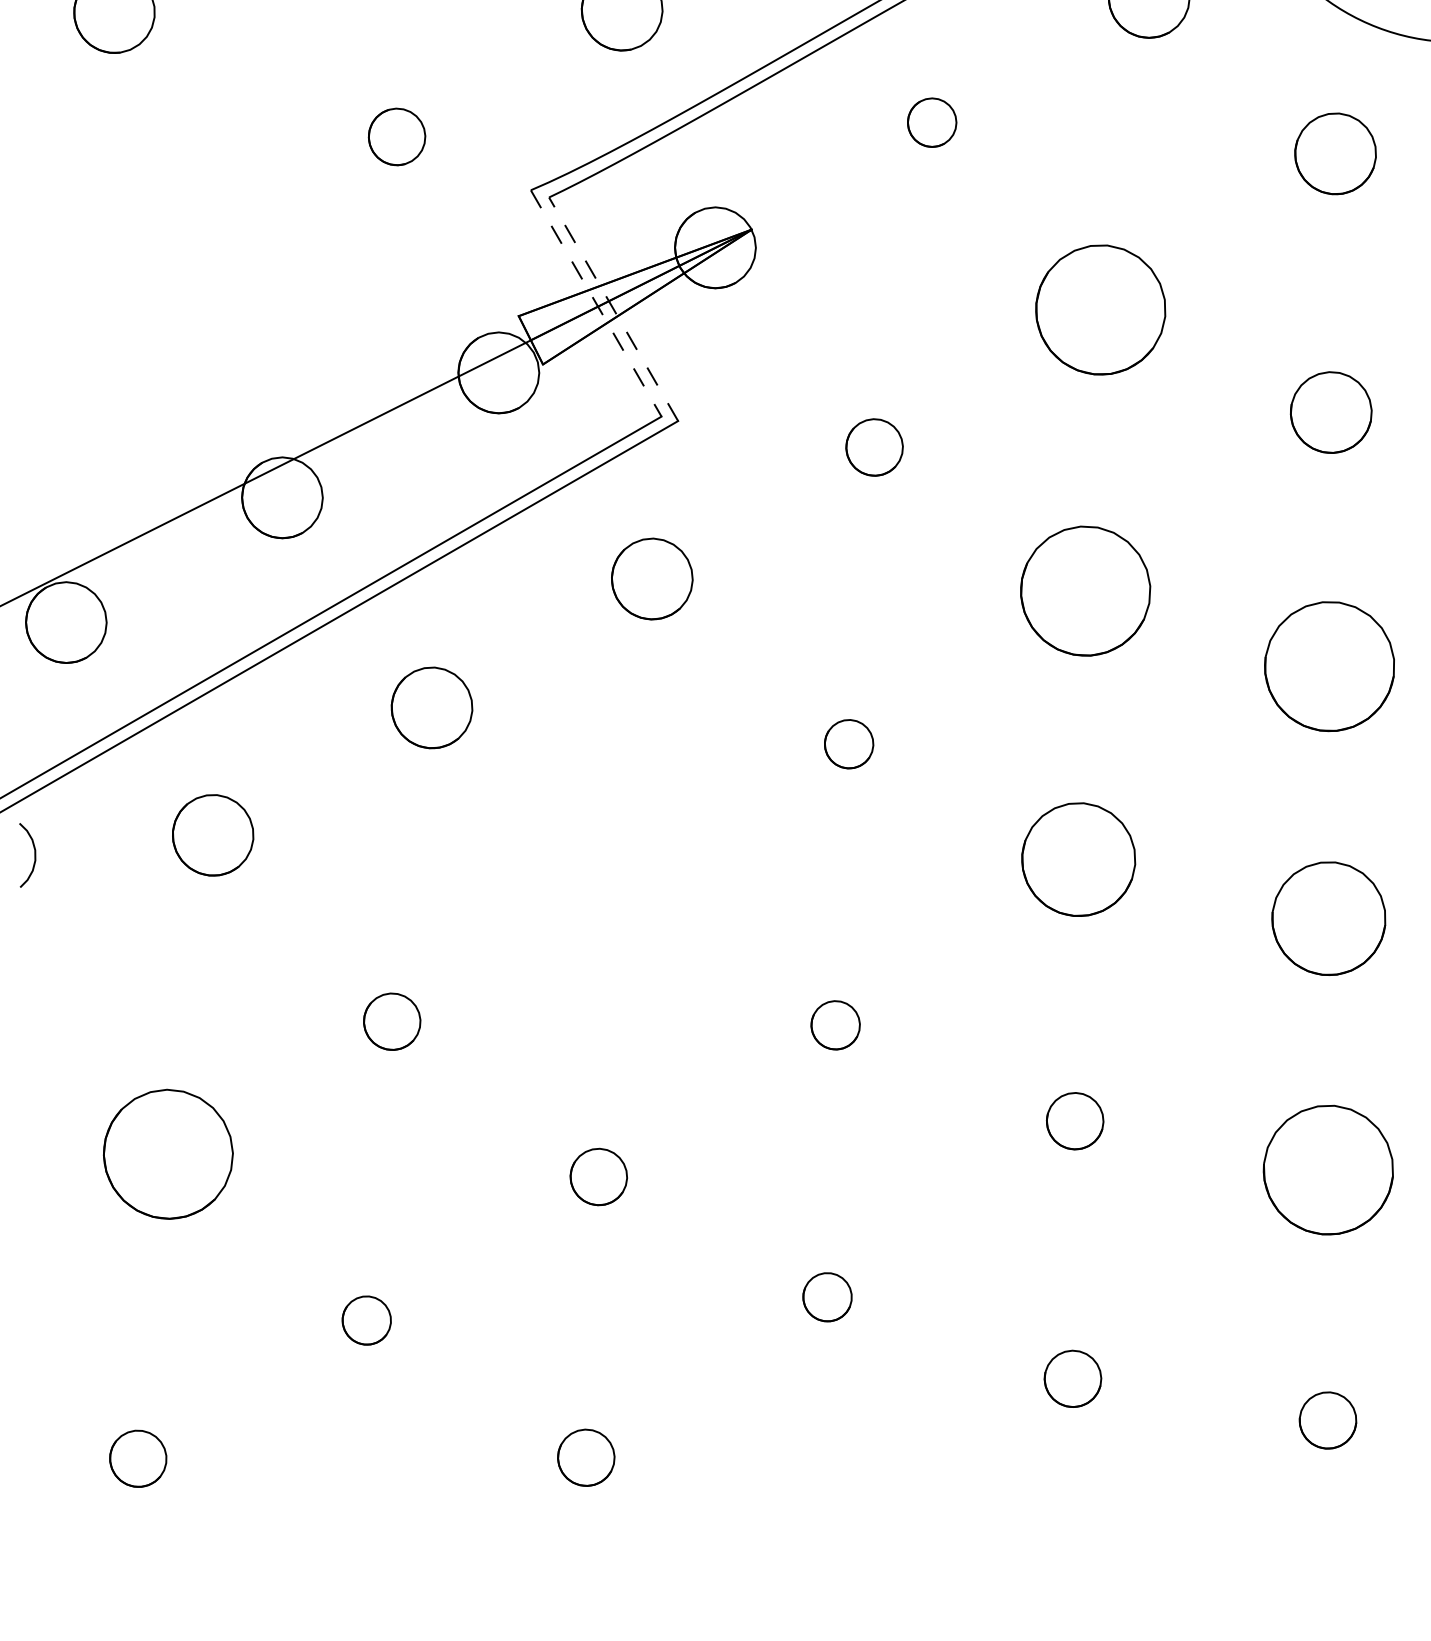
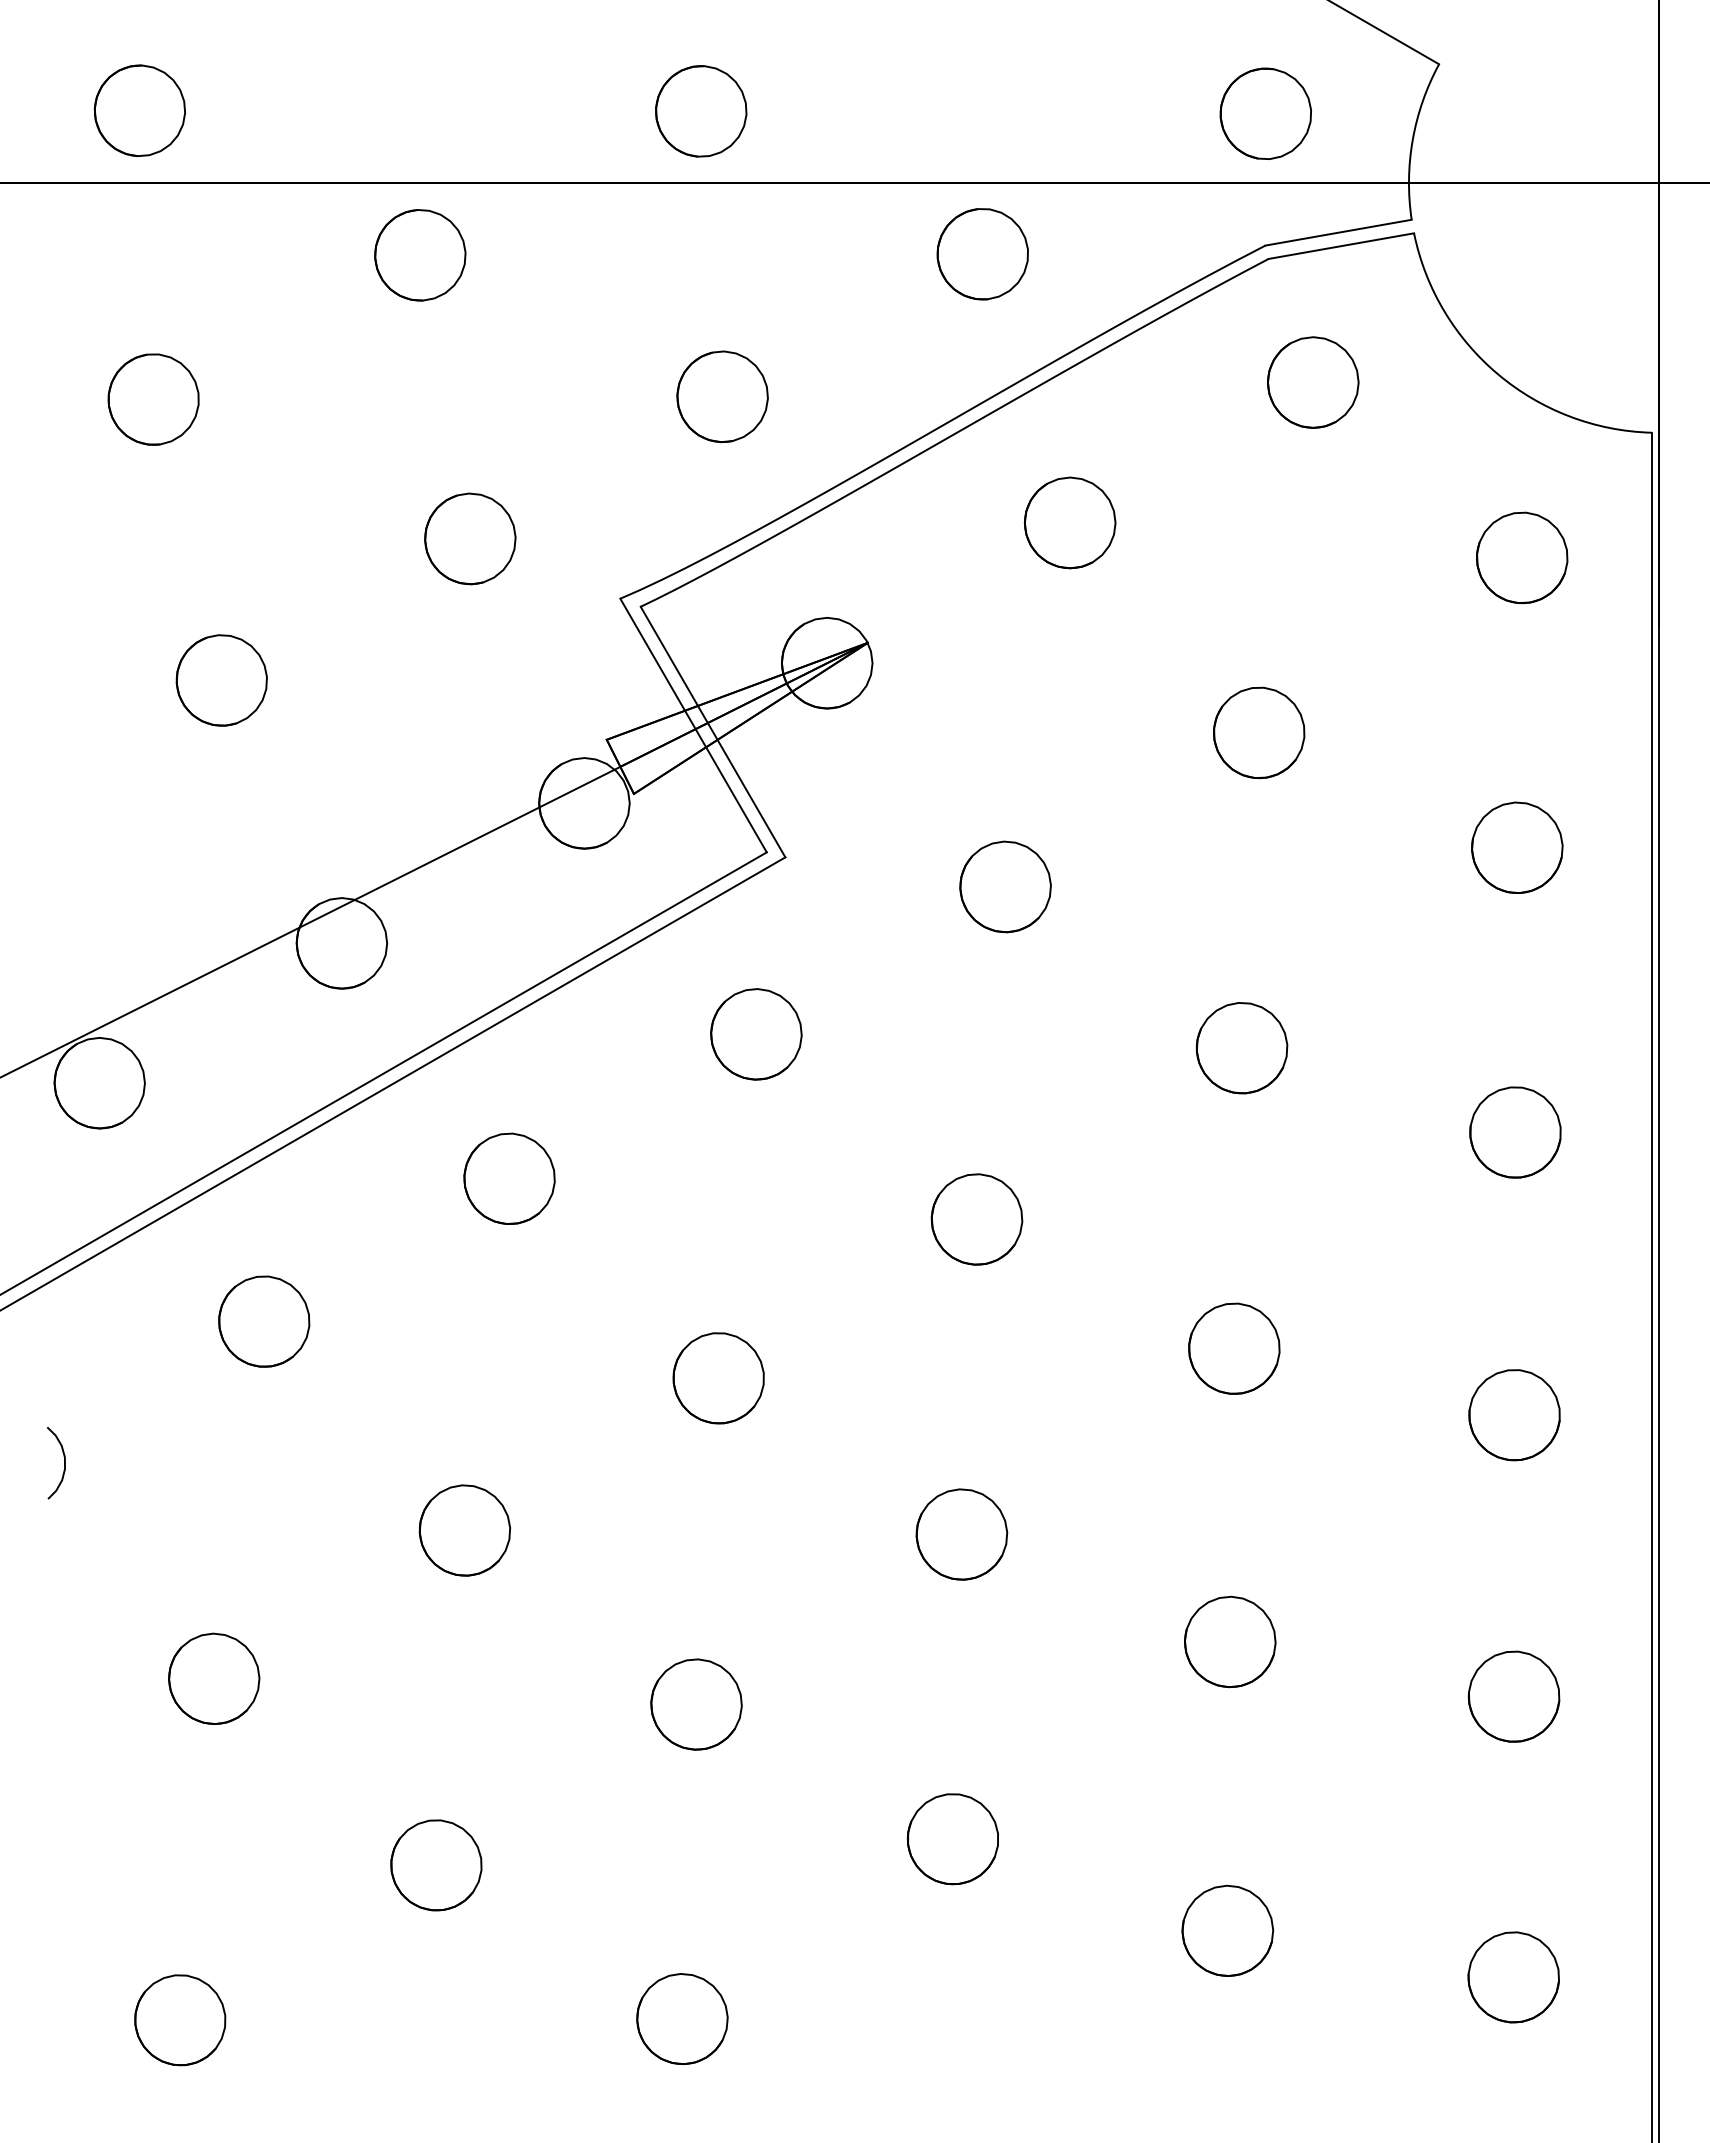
part: (931, 122) -> (1069, 522), size x1.67
part: (397, 136) -> (470, 538), size x1.43
part: (174, 263) -> (221, 680), added
line: (596, 303) -> (693, 725), dashed -> solid
line: (614, 309) -> (713, 732), dashed -> solid
part: (1101, 309) -> (1259, 732), size x0.62
part: (874, 447) -> (1005, 886), size x1.43
part: (1085, 591) -> (1241, 1048), size x0.62
part: (1329, 666) -> (1515, 1132), size x0.62
part: (848, 744) -> (976, 1219), size x1.67
curve: (34, 855) -> (64, 1463), moved
part: (1078, 859) -> (1234, 1348), size x0.71
part: (618, 886) -> (718, 1378), added
part: (1328, 919) -> (1514, 1415), size x0.71
part: (391, 1021) -> (464, 1530), size x1.43
part: (835, 1025) -> (961, 1534), size x1.67
part: (1075, 1120) -> (1230, 1641), size x1.43
part: (168, 1153) -> (214, 1678), size x0.62
part: (1327, 1169) -> (1513, 1696), size x0.62
part: (598, 1176) -> (696, 1704), size x1.43
part: (827, 1297) -> (952, 1839), size x1.67
part: (366, 1320) -> (436, 1865), size x1.67
part: (1072, 1378) -> (1227, 1930), size x1.43
part: (1327, 1420) -> (1513, 1977), size x1.43
part: (138, 1458) -> (180, 2020), size x1.43
part: (586, 1458) -> (682, 2019), size x1.43

